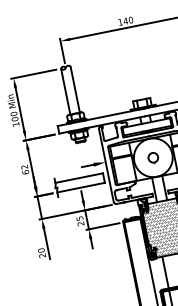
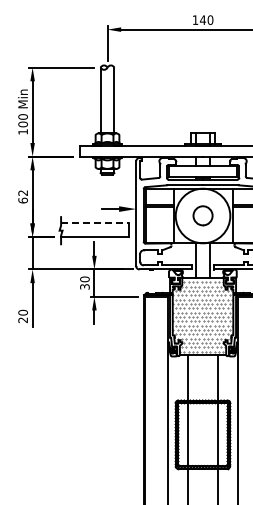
part: (153, 158) -> (202, 216), size x1.4
line: (79, 178) -> (95, 223), solid -> dashed
text: (80, 220) -> (84, 282), 25 -> 30

